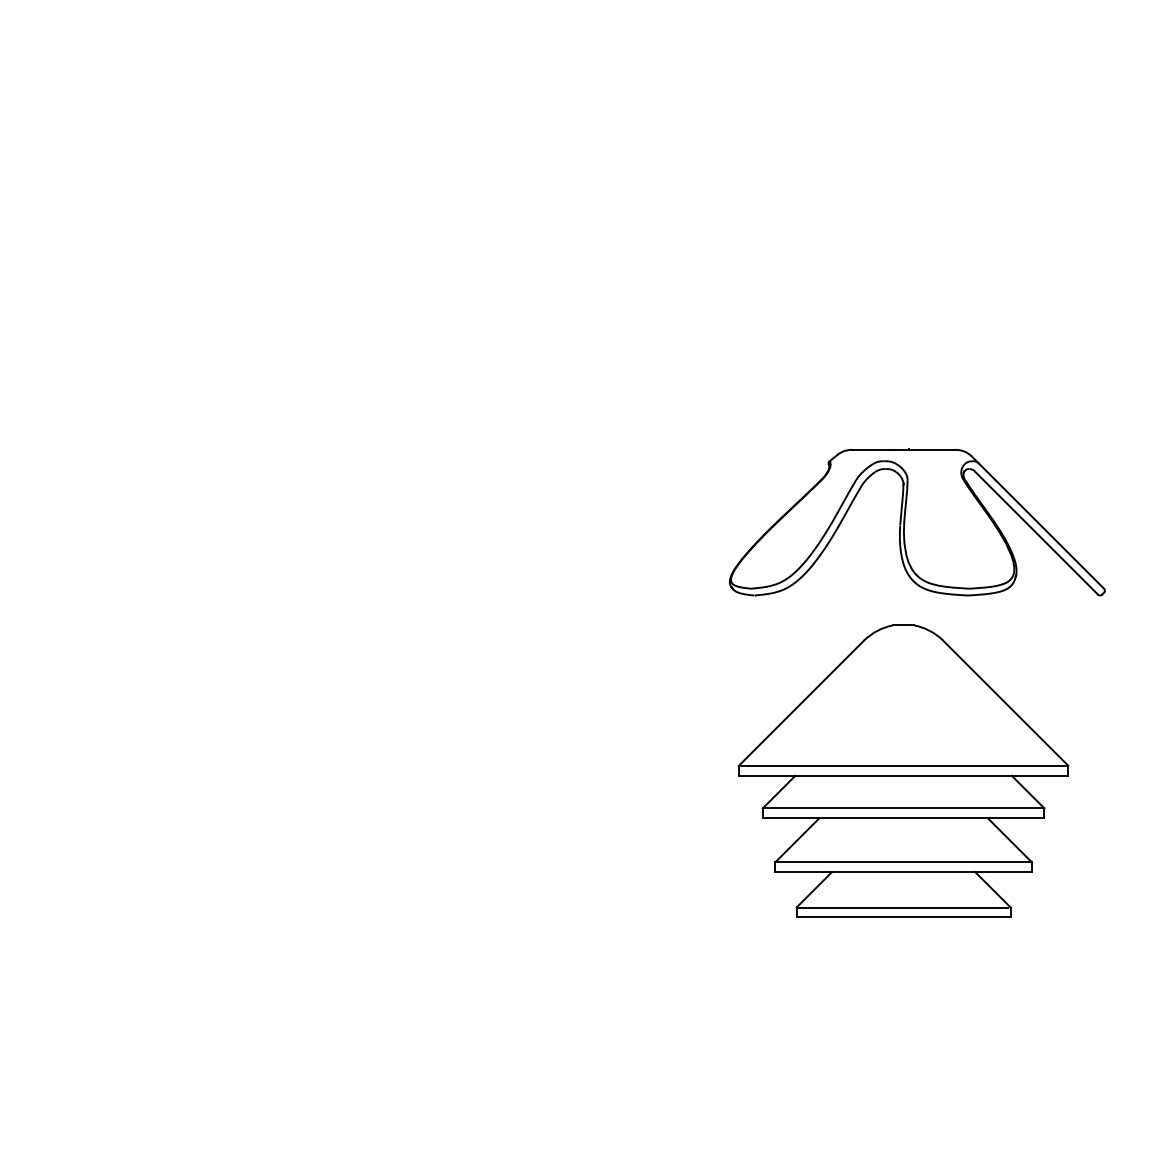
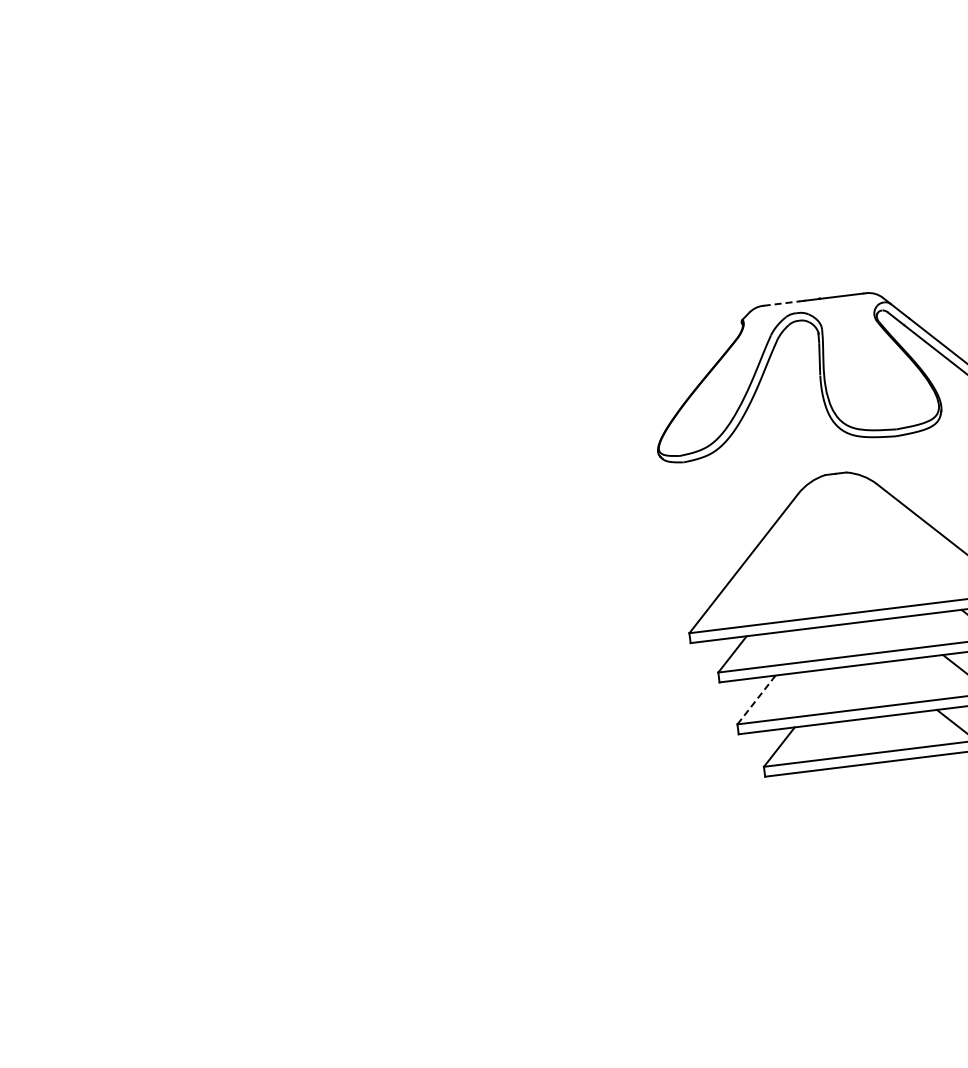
line: (871, 449) -> (782, 303), solid -> dashed
line: (797, 839) -> (756, 699), solid -> dashed

